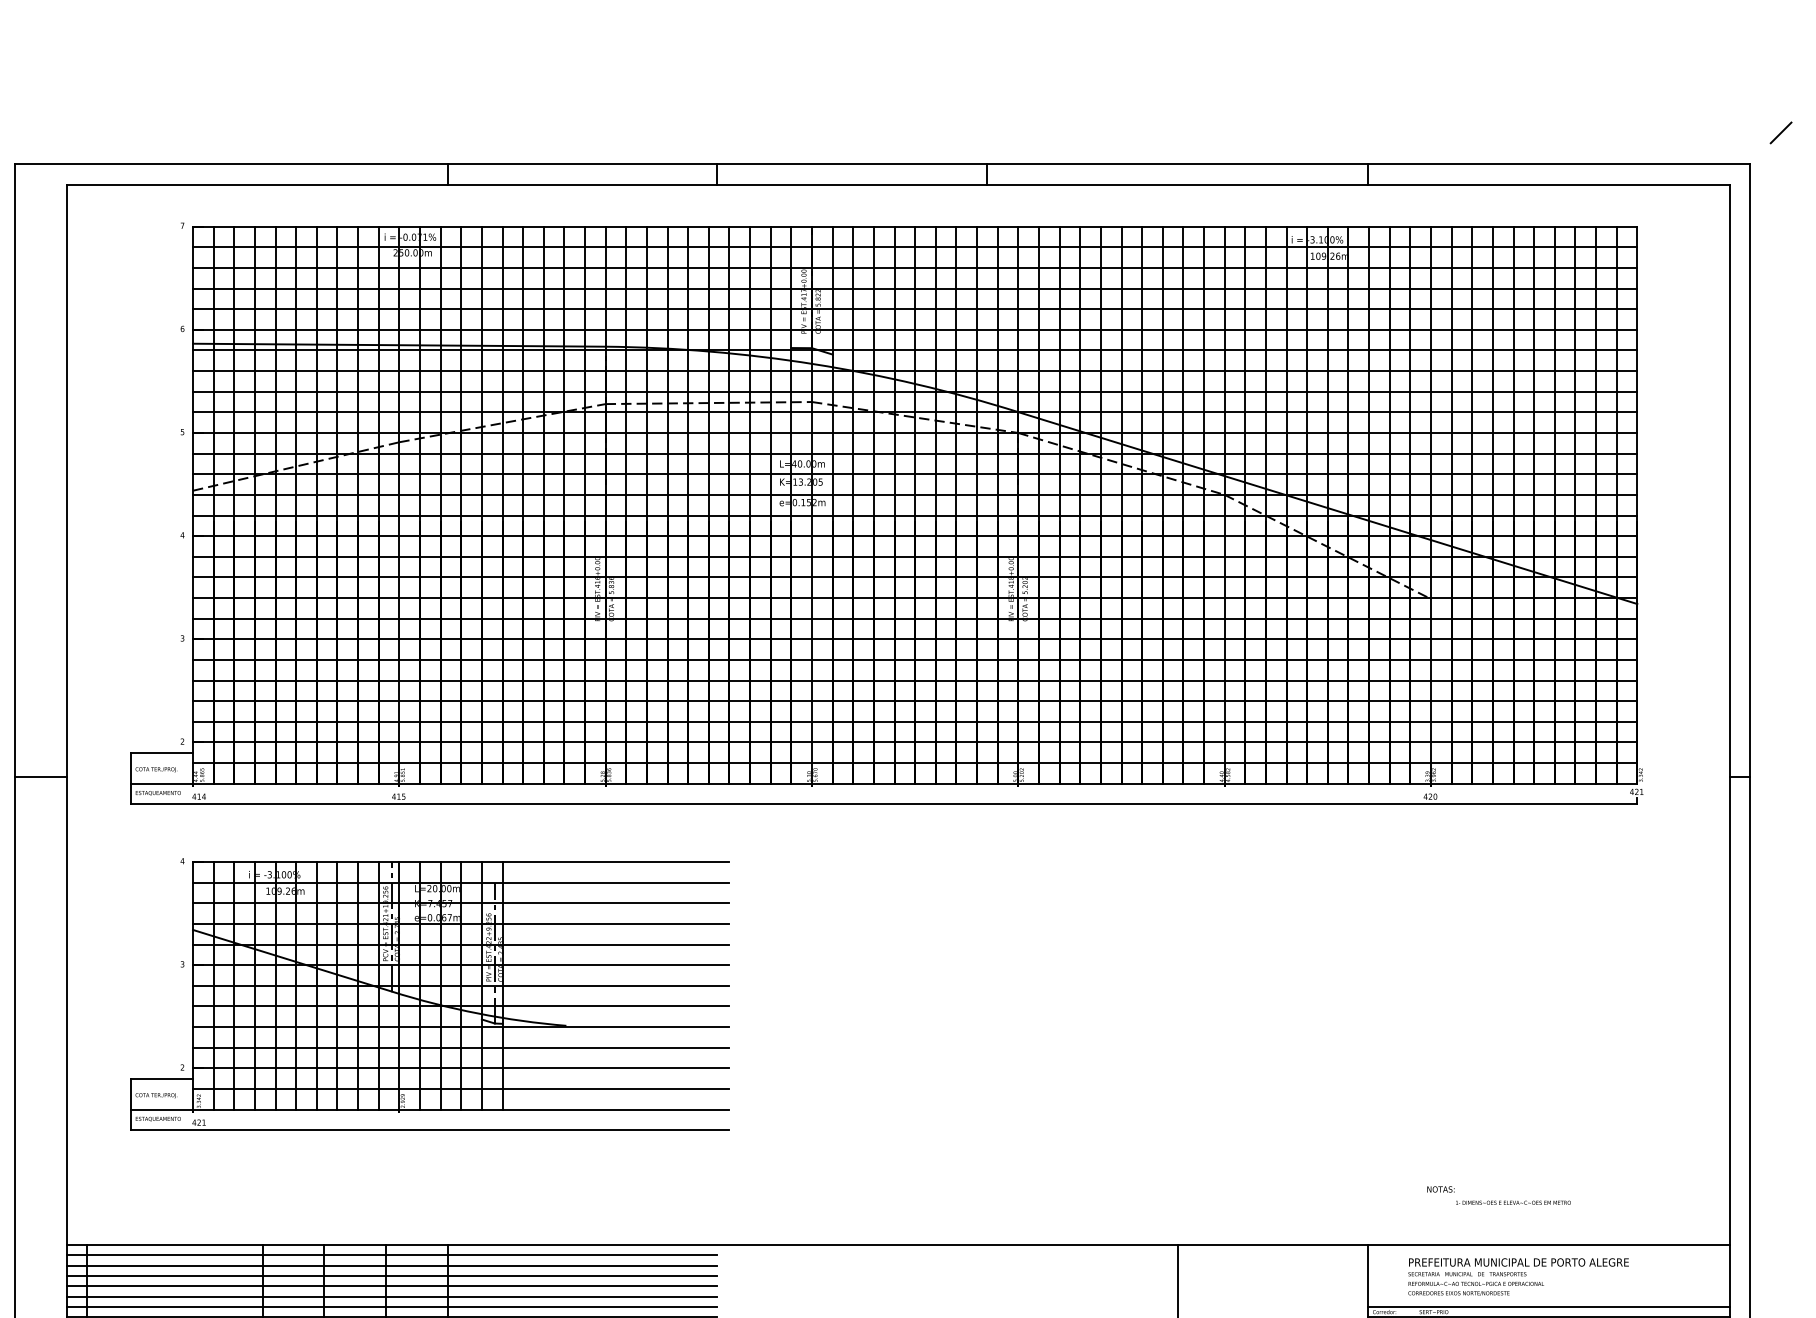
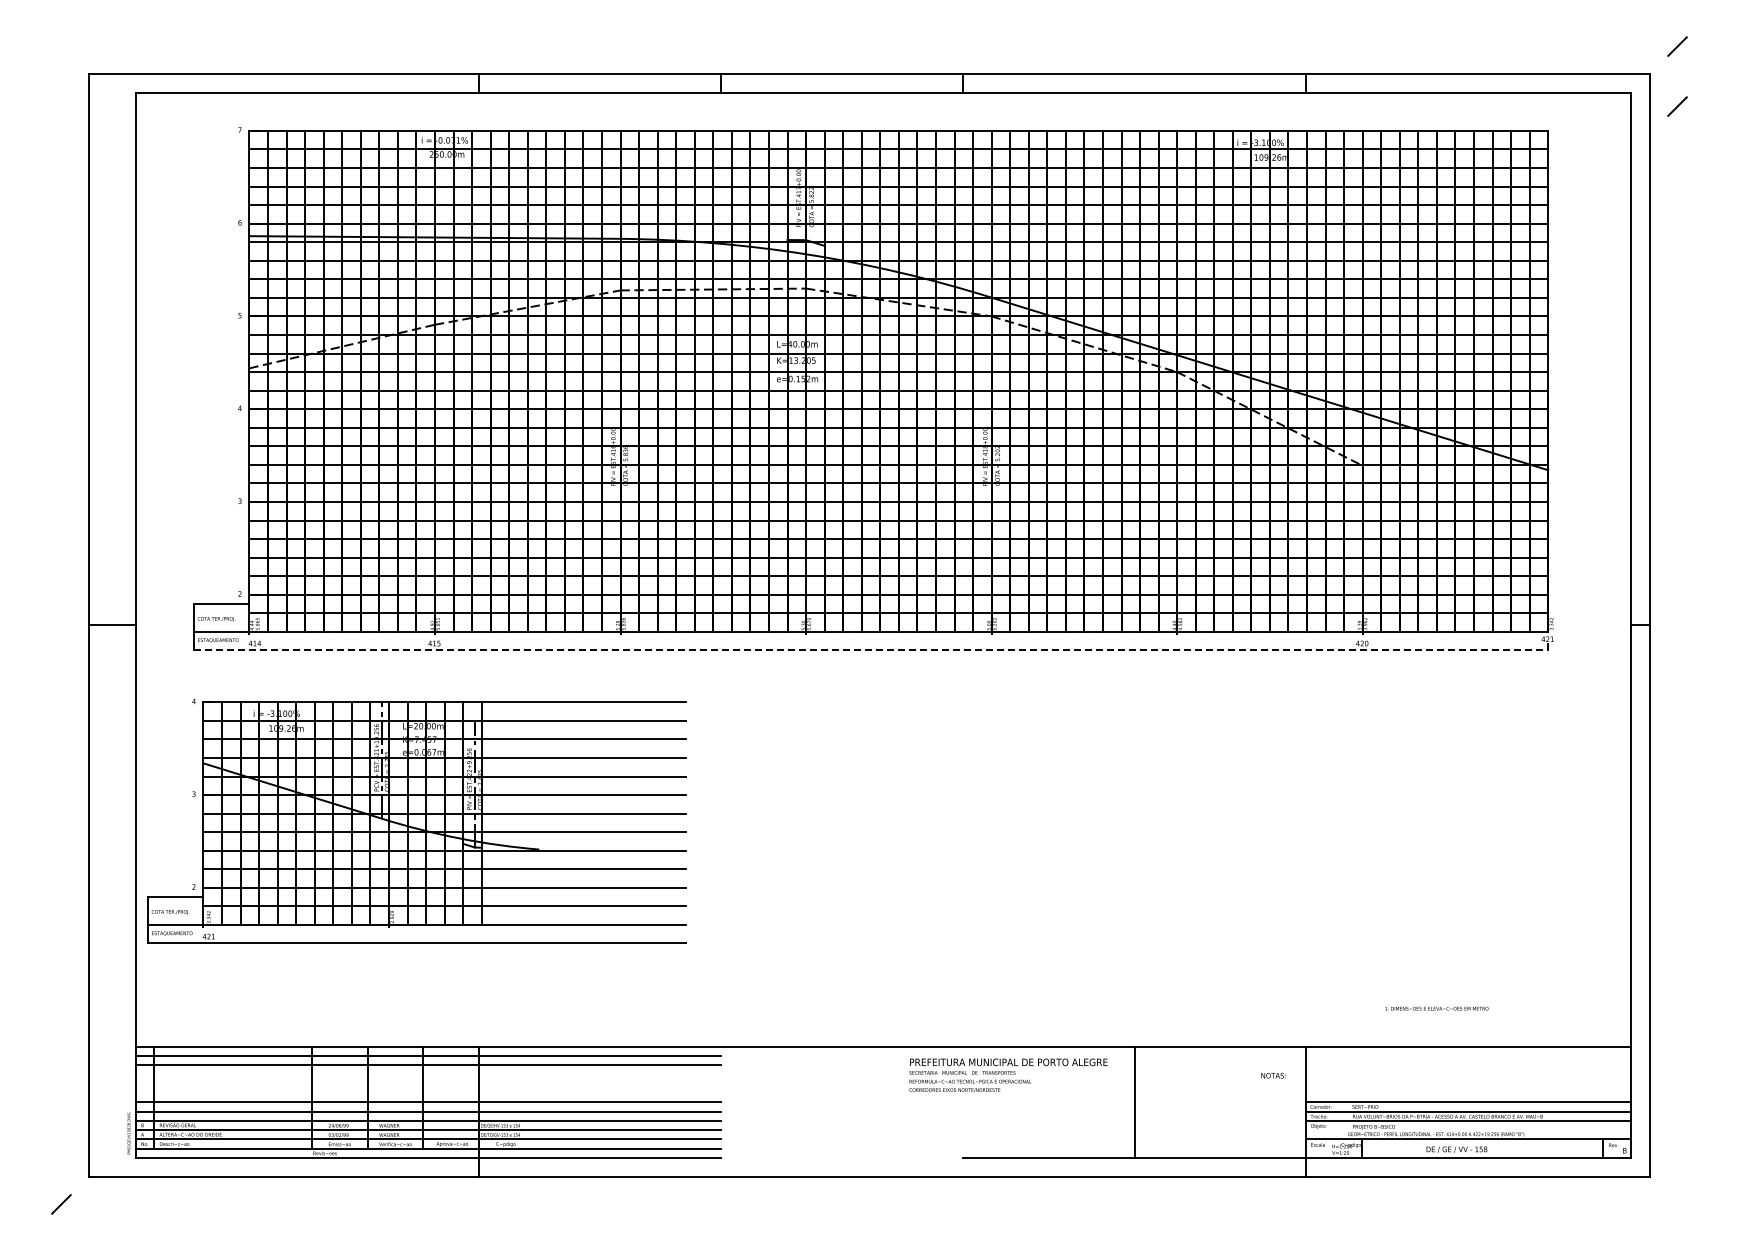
line: (1781, 199) -> (1677, 106), added
line: (884, 804) -> (871, 650), solid -> dashed
part: (429, 993) -> (416, 820), moved
text: (1440, 1189) -> (1273, 1075), moved
line: (392, 1275) -> (428, 1074), removed
text: (1518, 1277) -> (1008, 1075), moved
line: (392, 1285) -> (428, 1083), removed
line: (392, 1297) -> (428, 1093), removed

